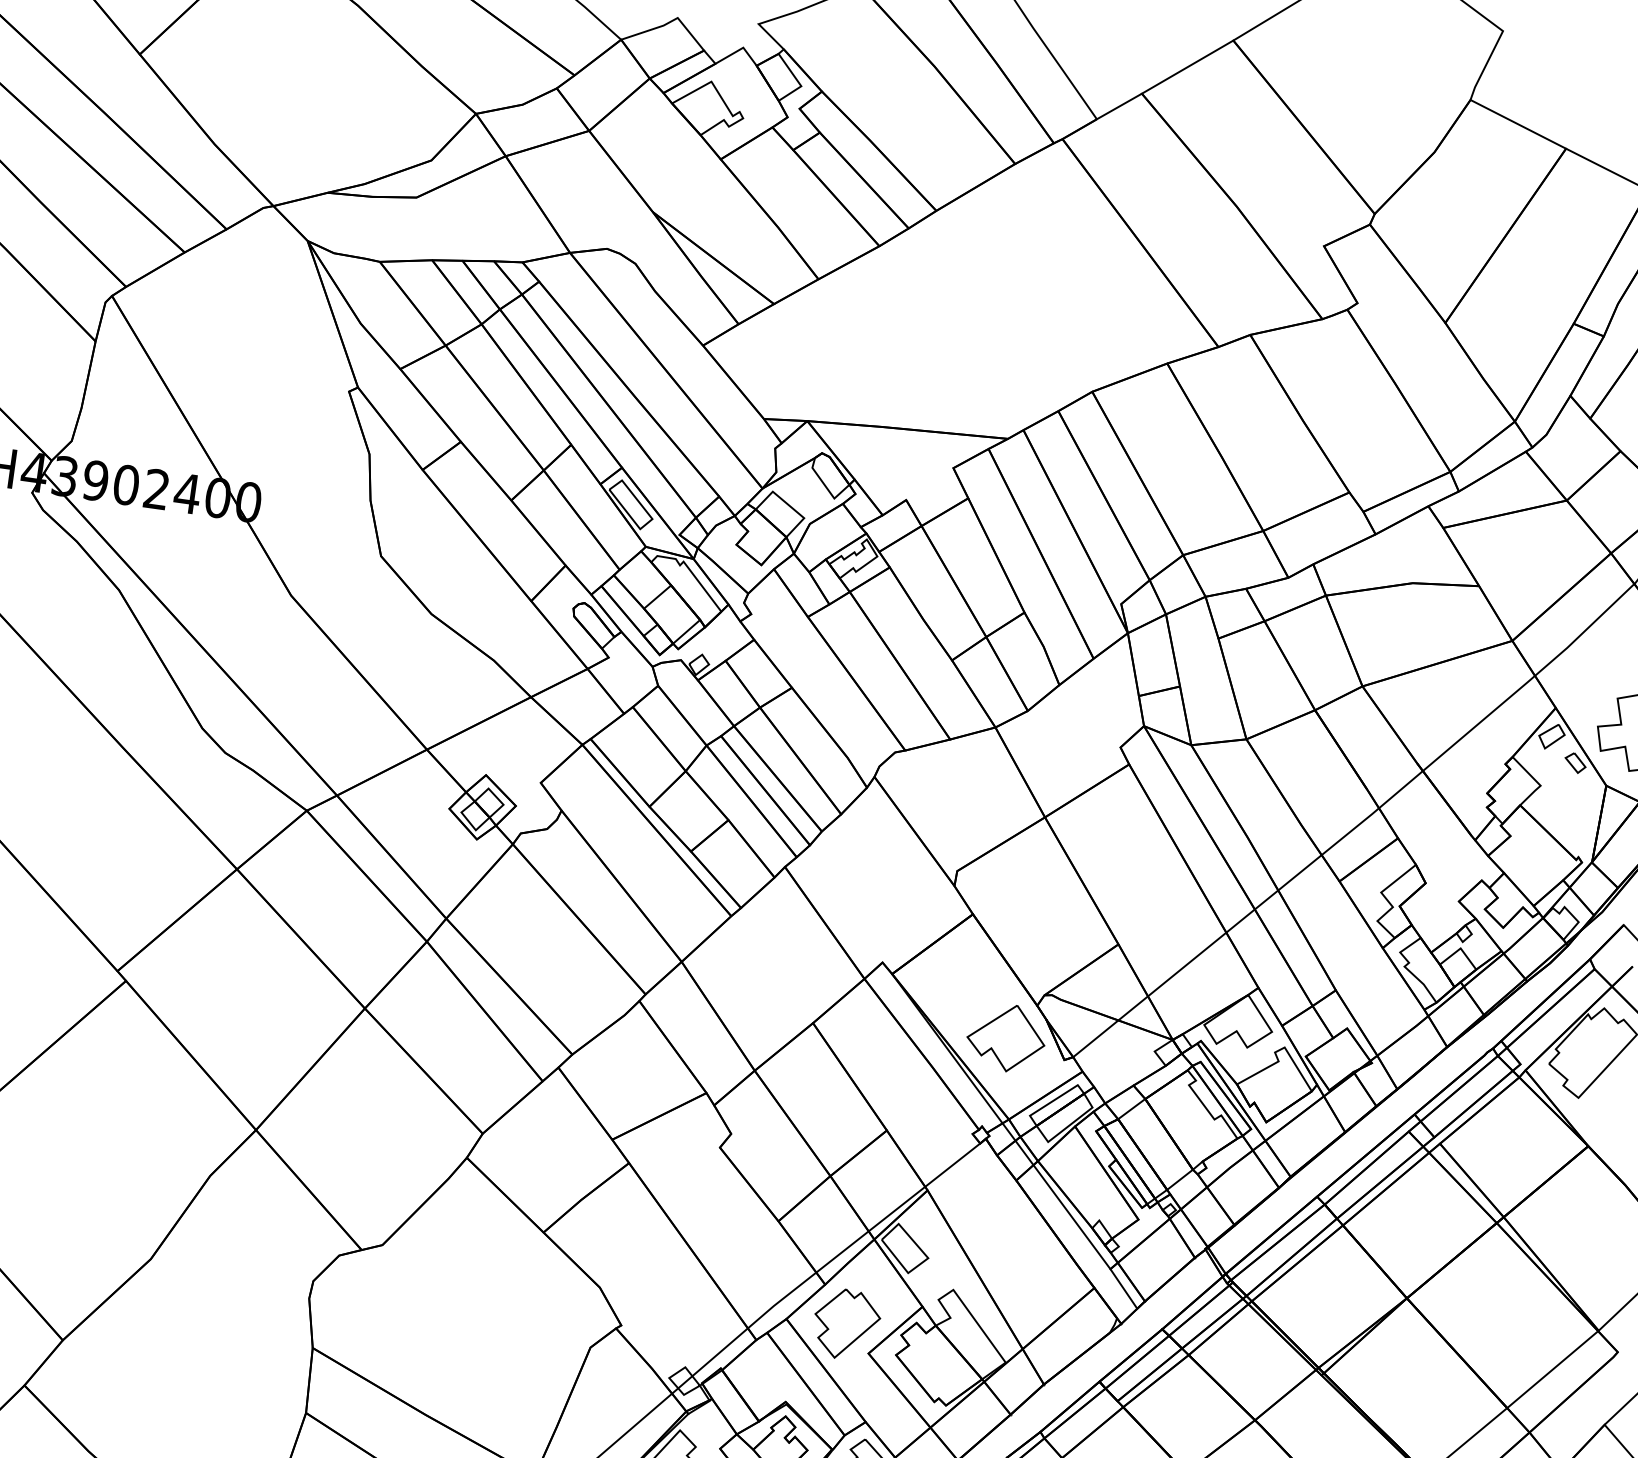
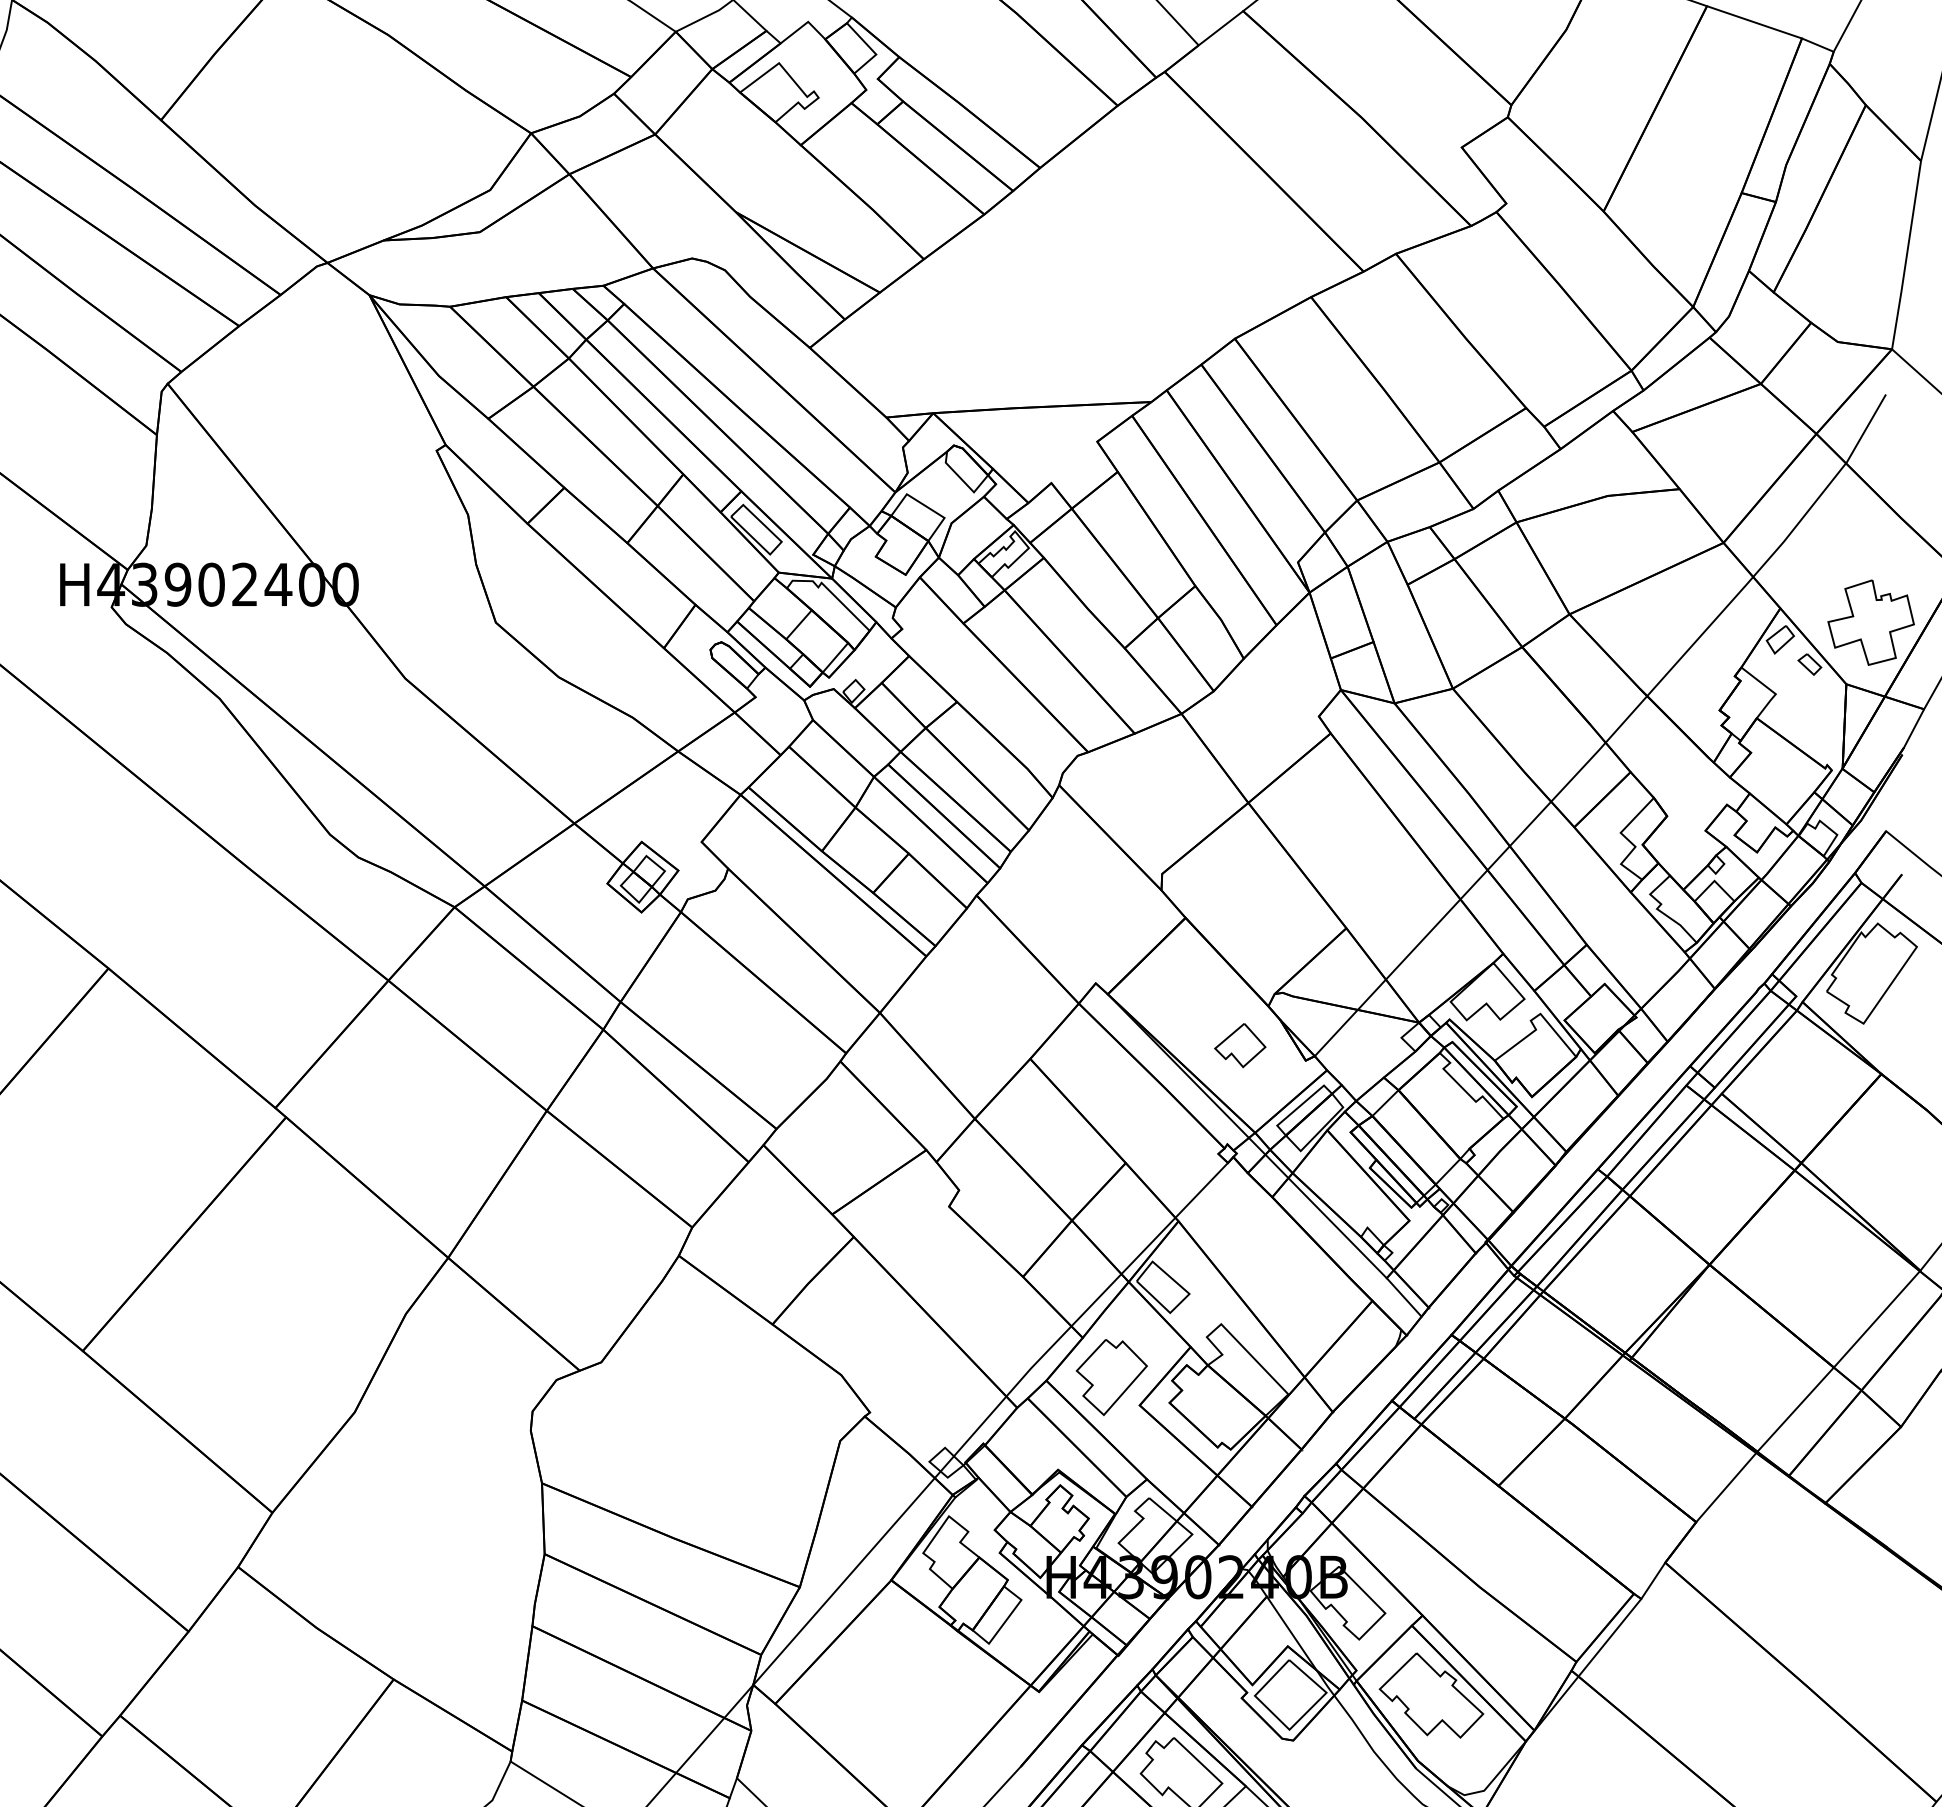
part: (1006, 1037) -> (1240, 1045), size x0.6

